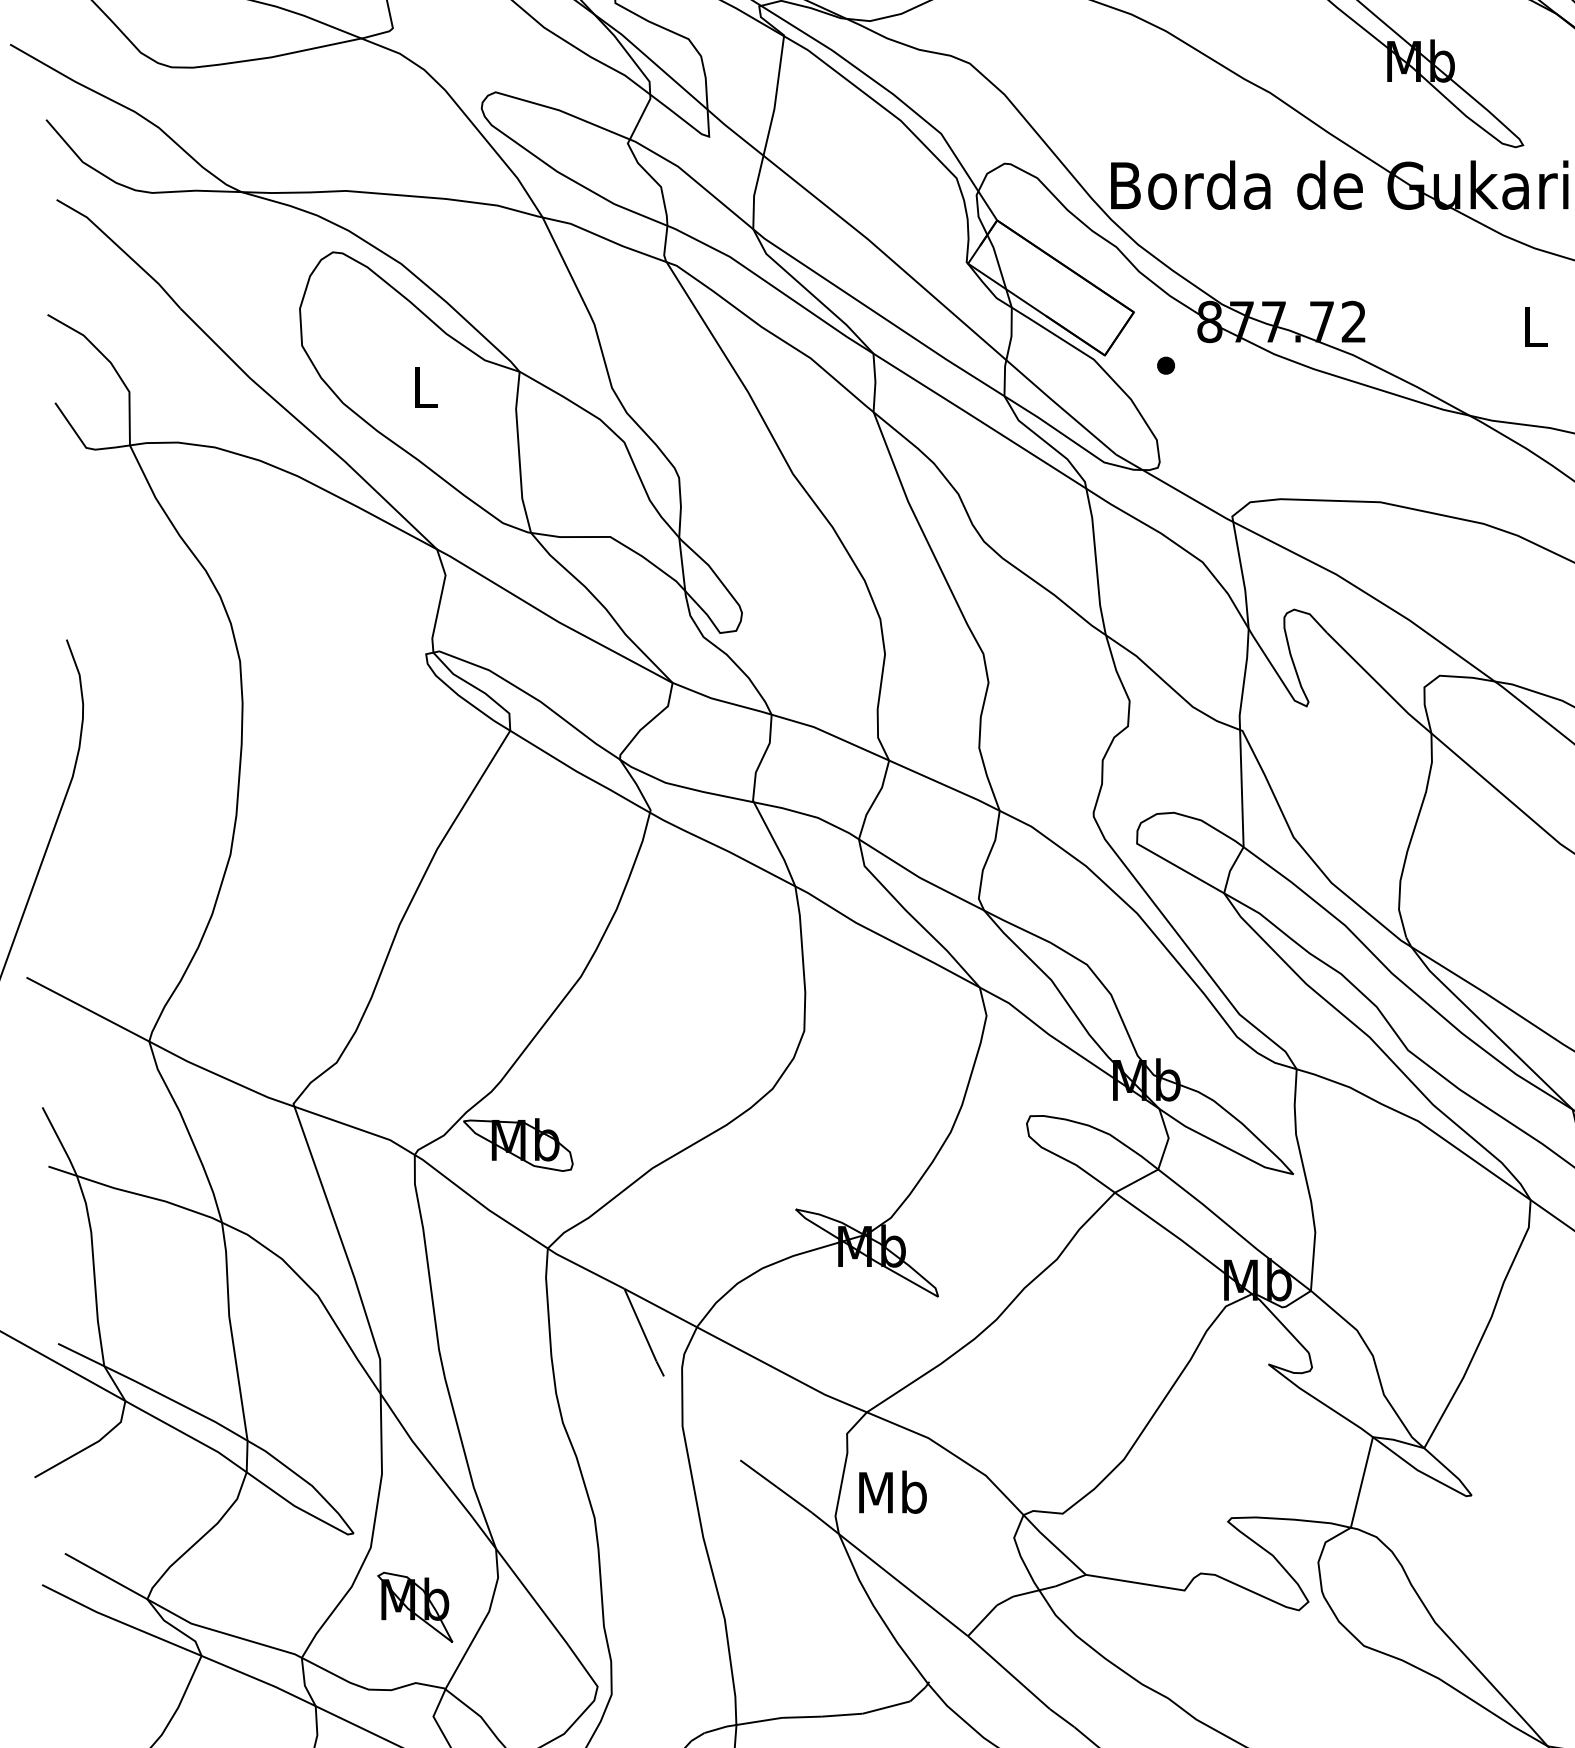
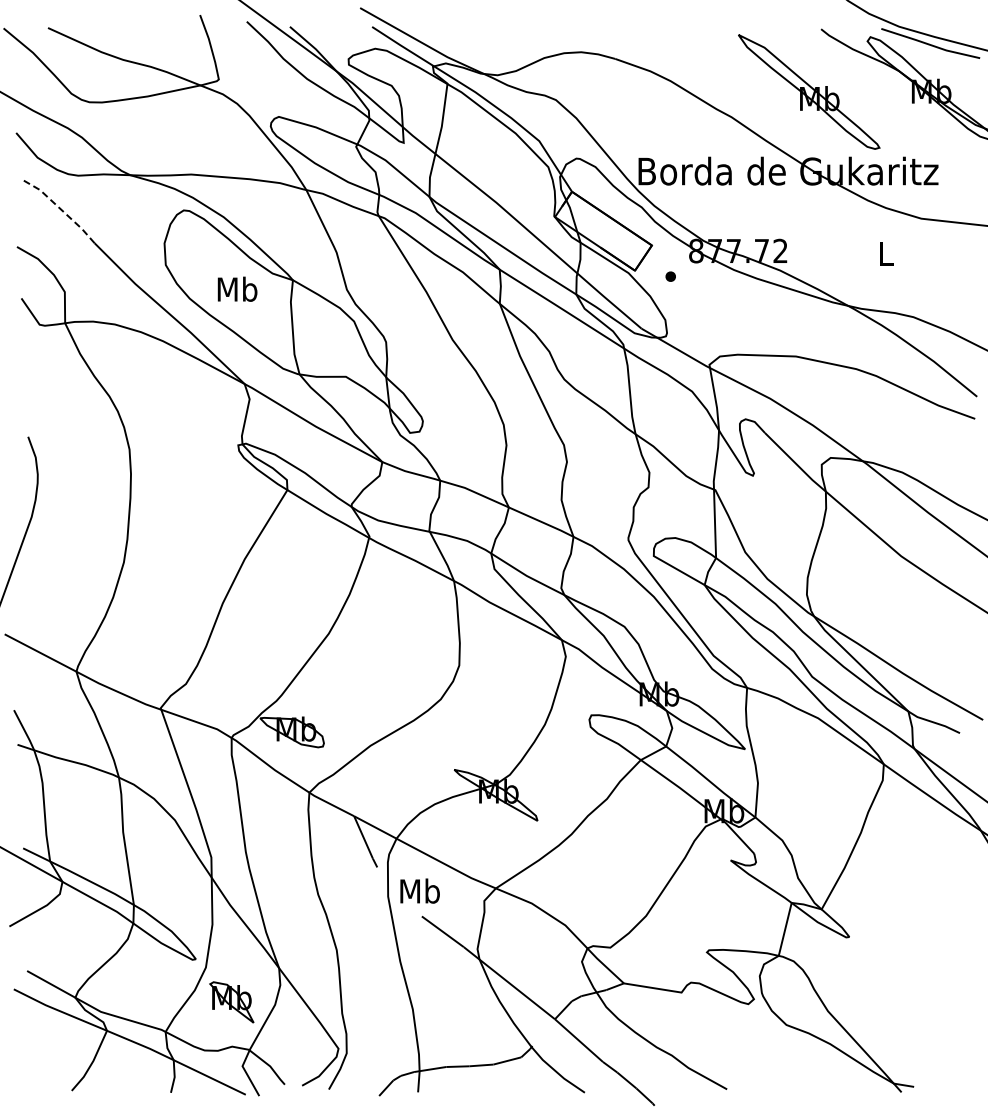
line: (121, 249) -> (60, 208), solid -> dashed
text: (424, 385) -> (237, 288), L -> Mb
text: (891, 1491) -> (419, 890), moved

